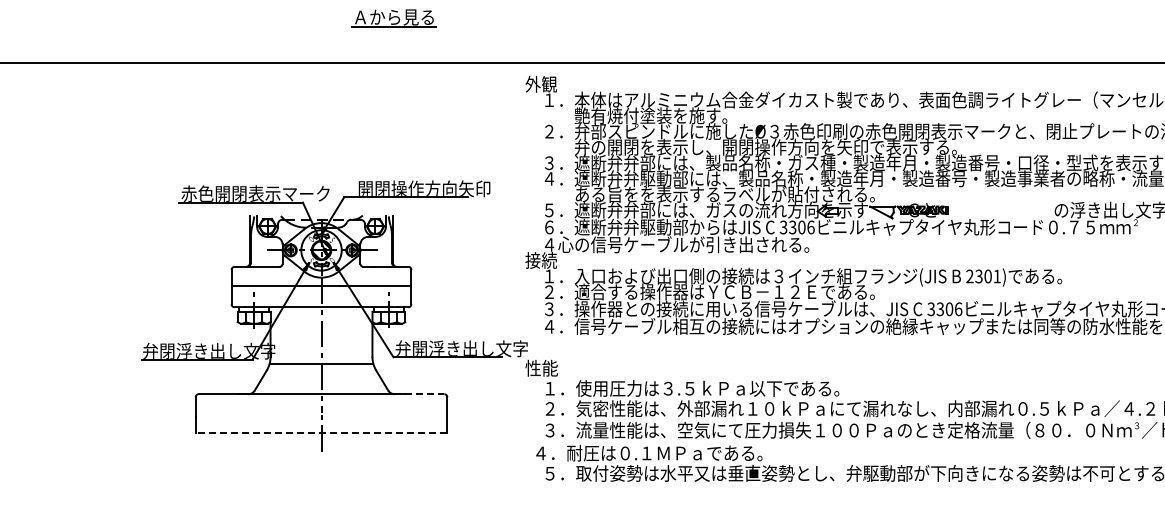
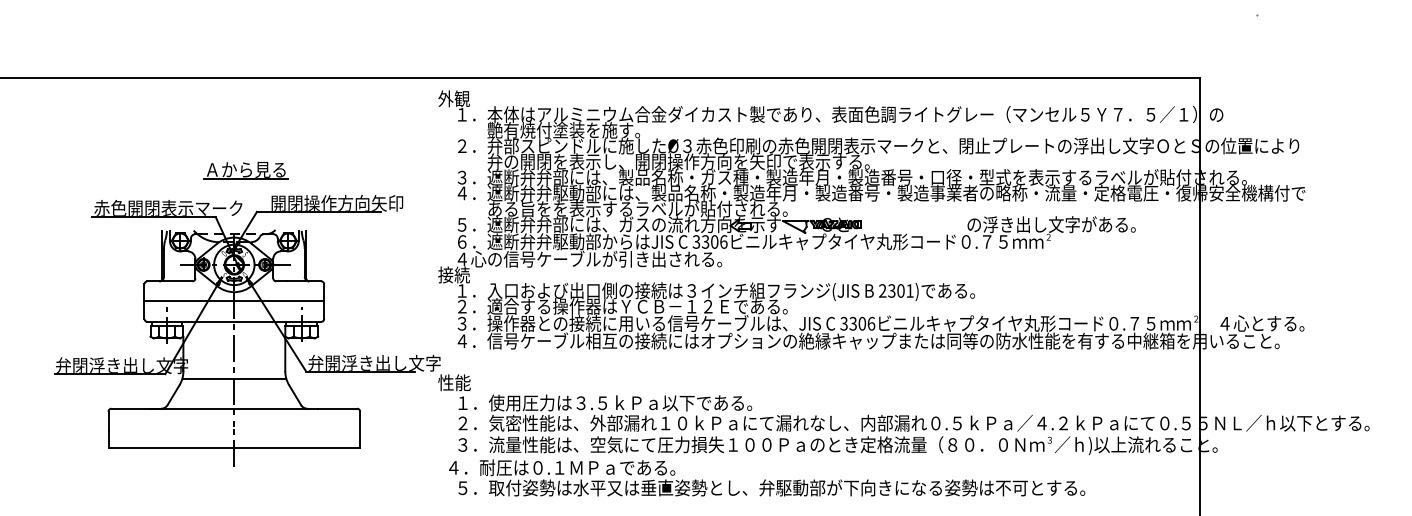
part: (393, 18) -> (245, 170), moved
line: (425, 394) -> (338, 408), dashed -> solid
line: (321, 433) -> (234, 447), dashed -> solid

